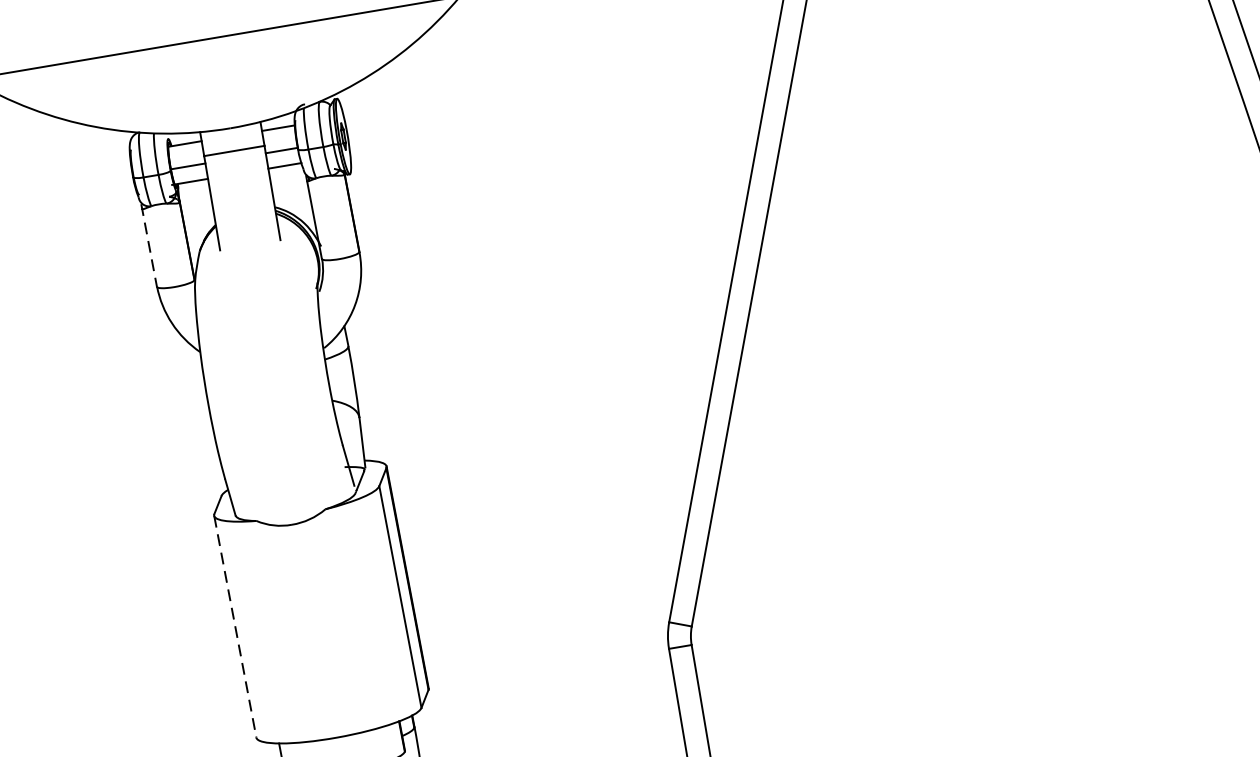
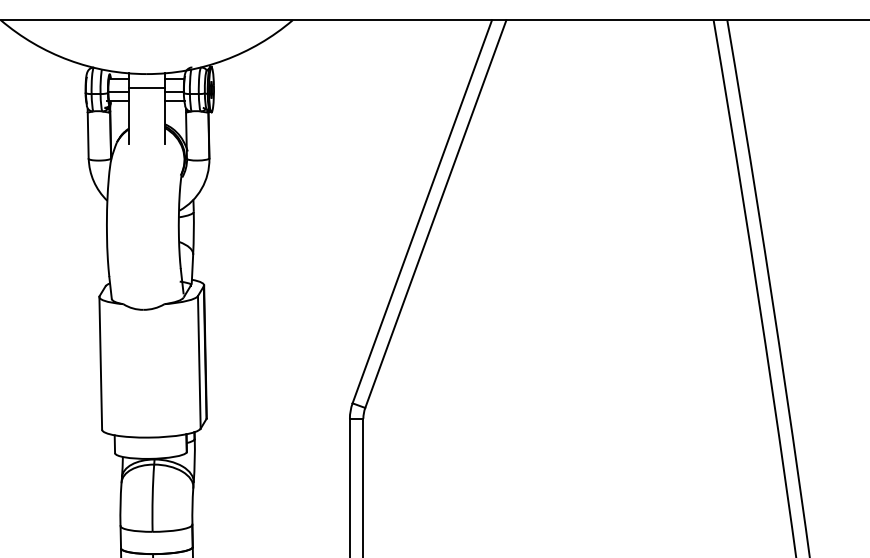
line: (149, 246) -> (88, 134), dashed -> solid
line: (234, 626) -> (100, 363), dashed -> solid

